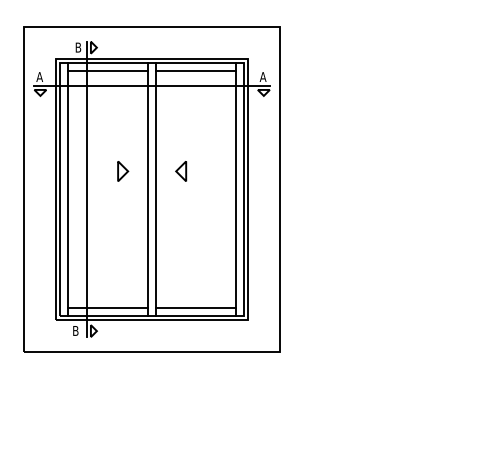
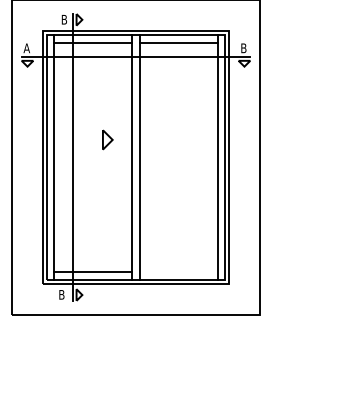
text: (262, 76) -> (243, 47), A -> B
part: (181, 171) -> (164, 140), removed
line: (196, 307) -> (179, 272), removed

